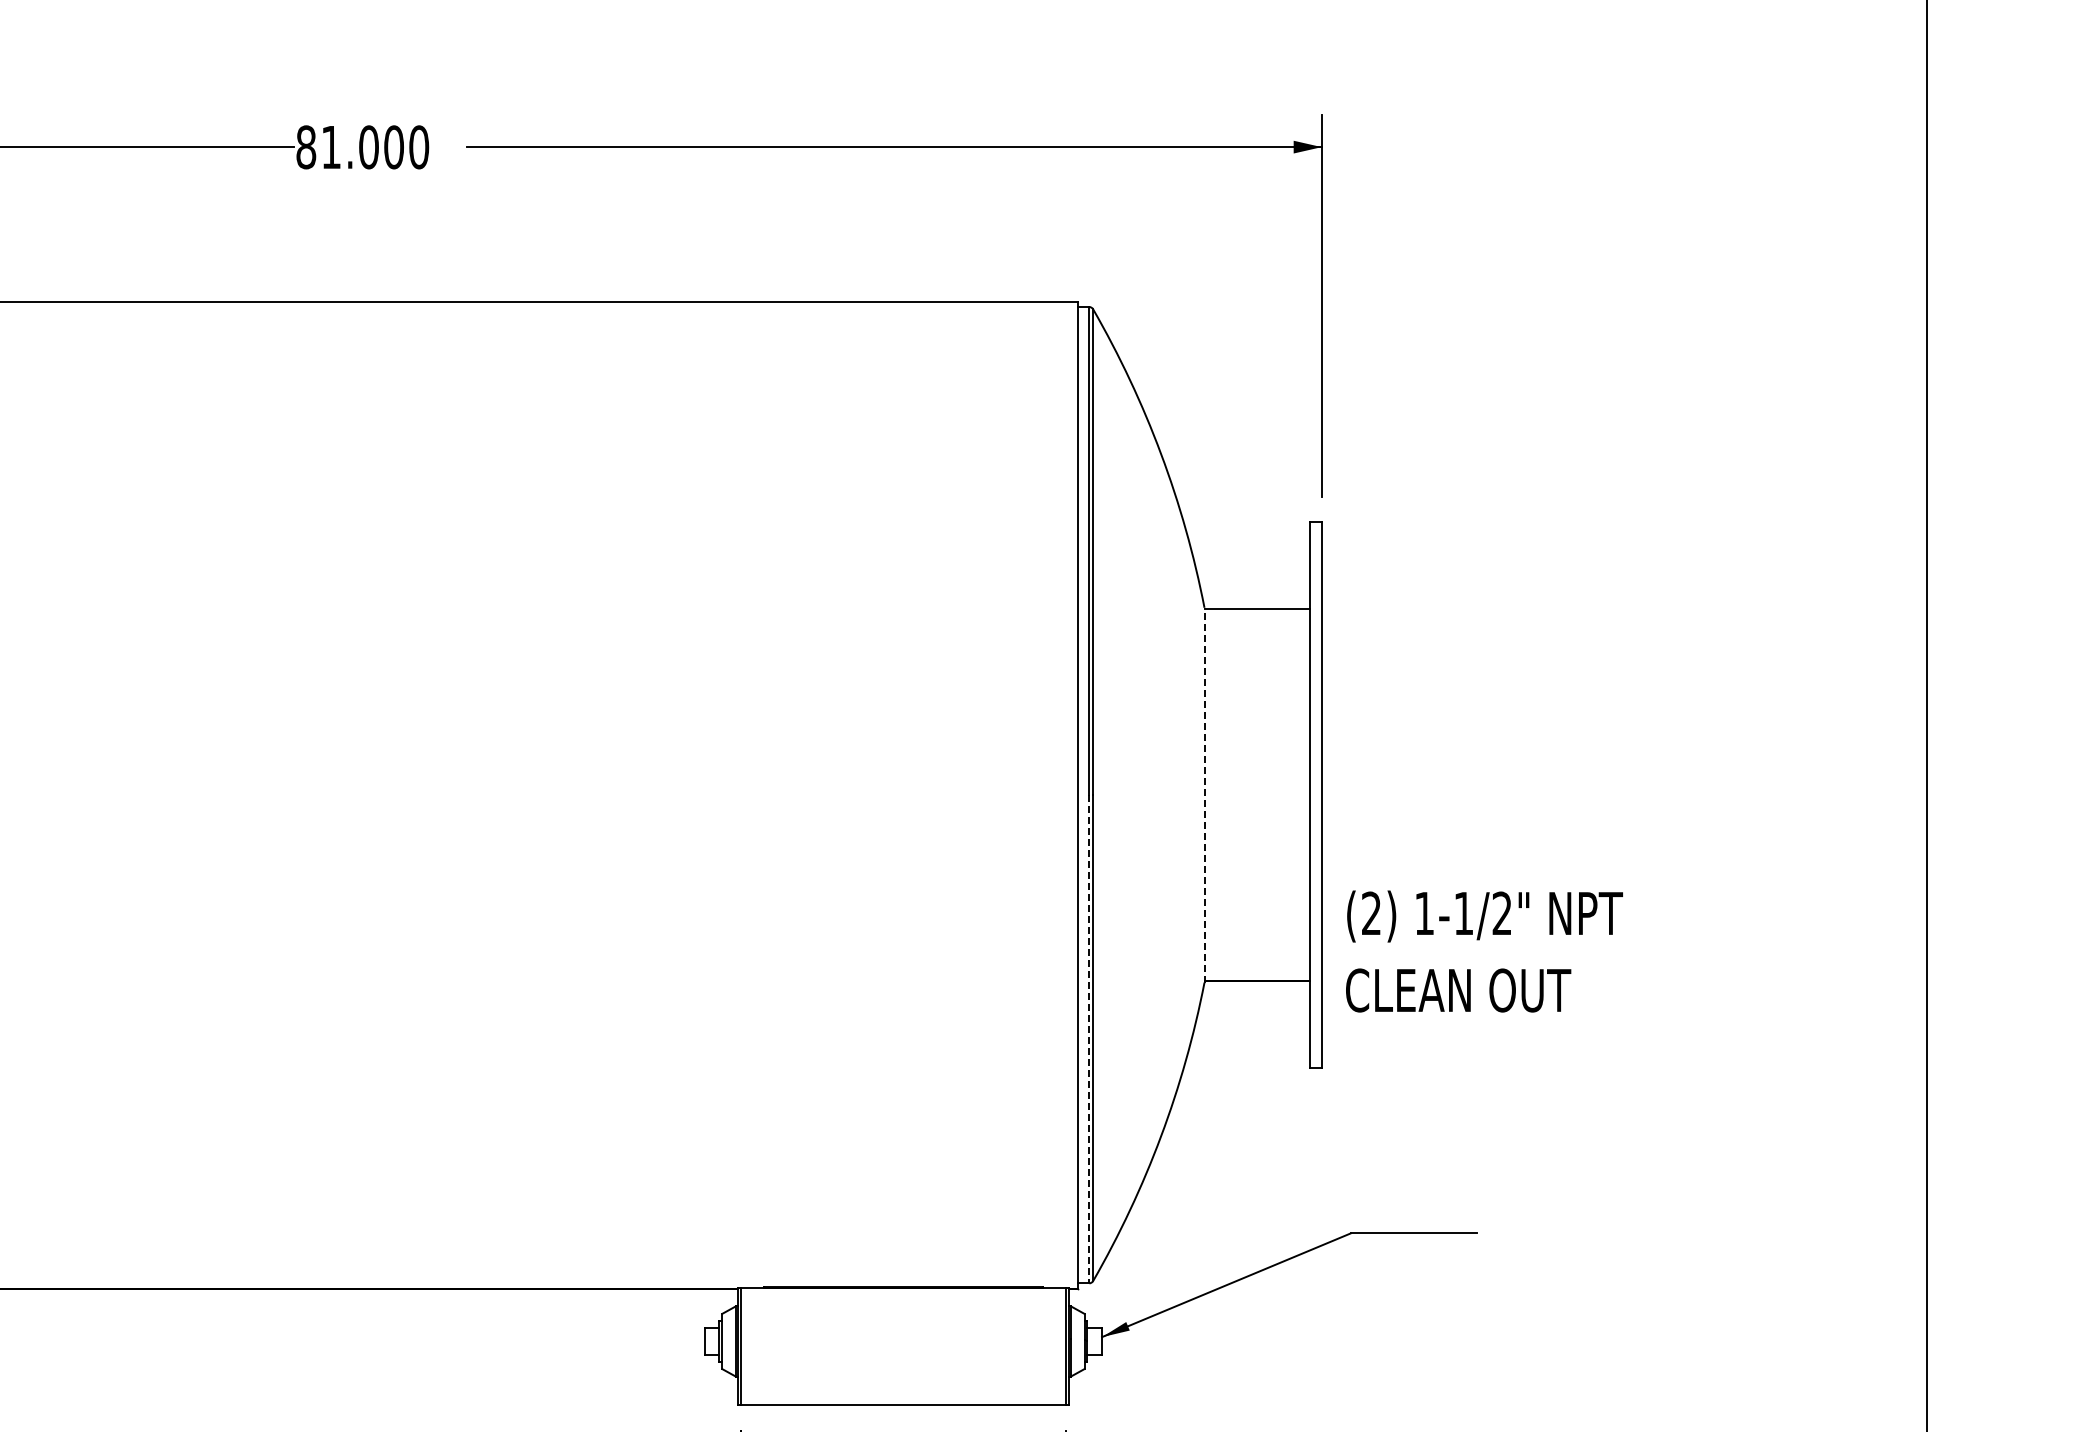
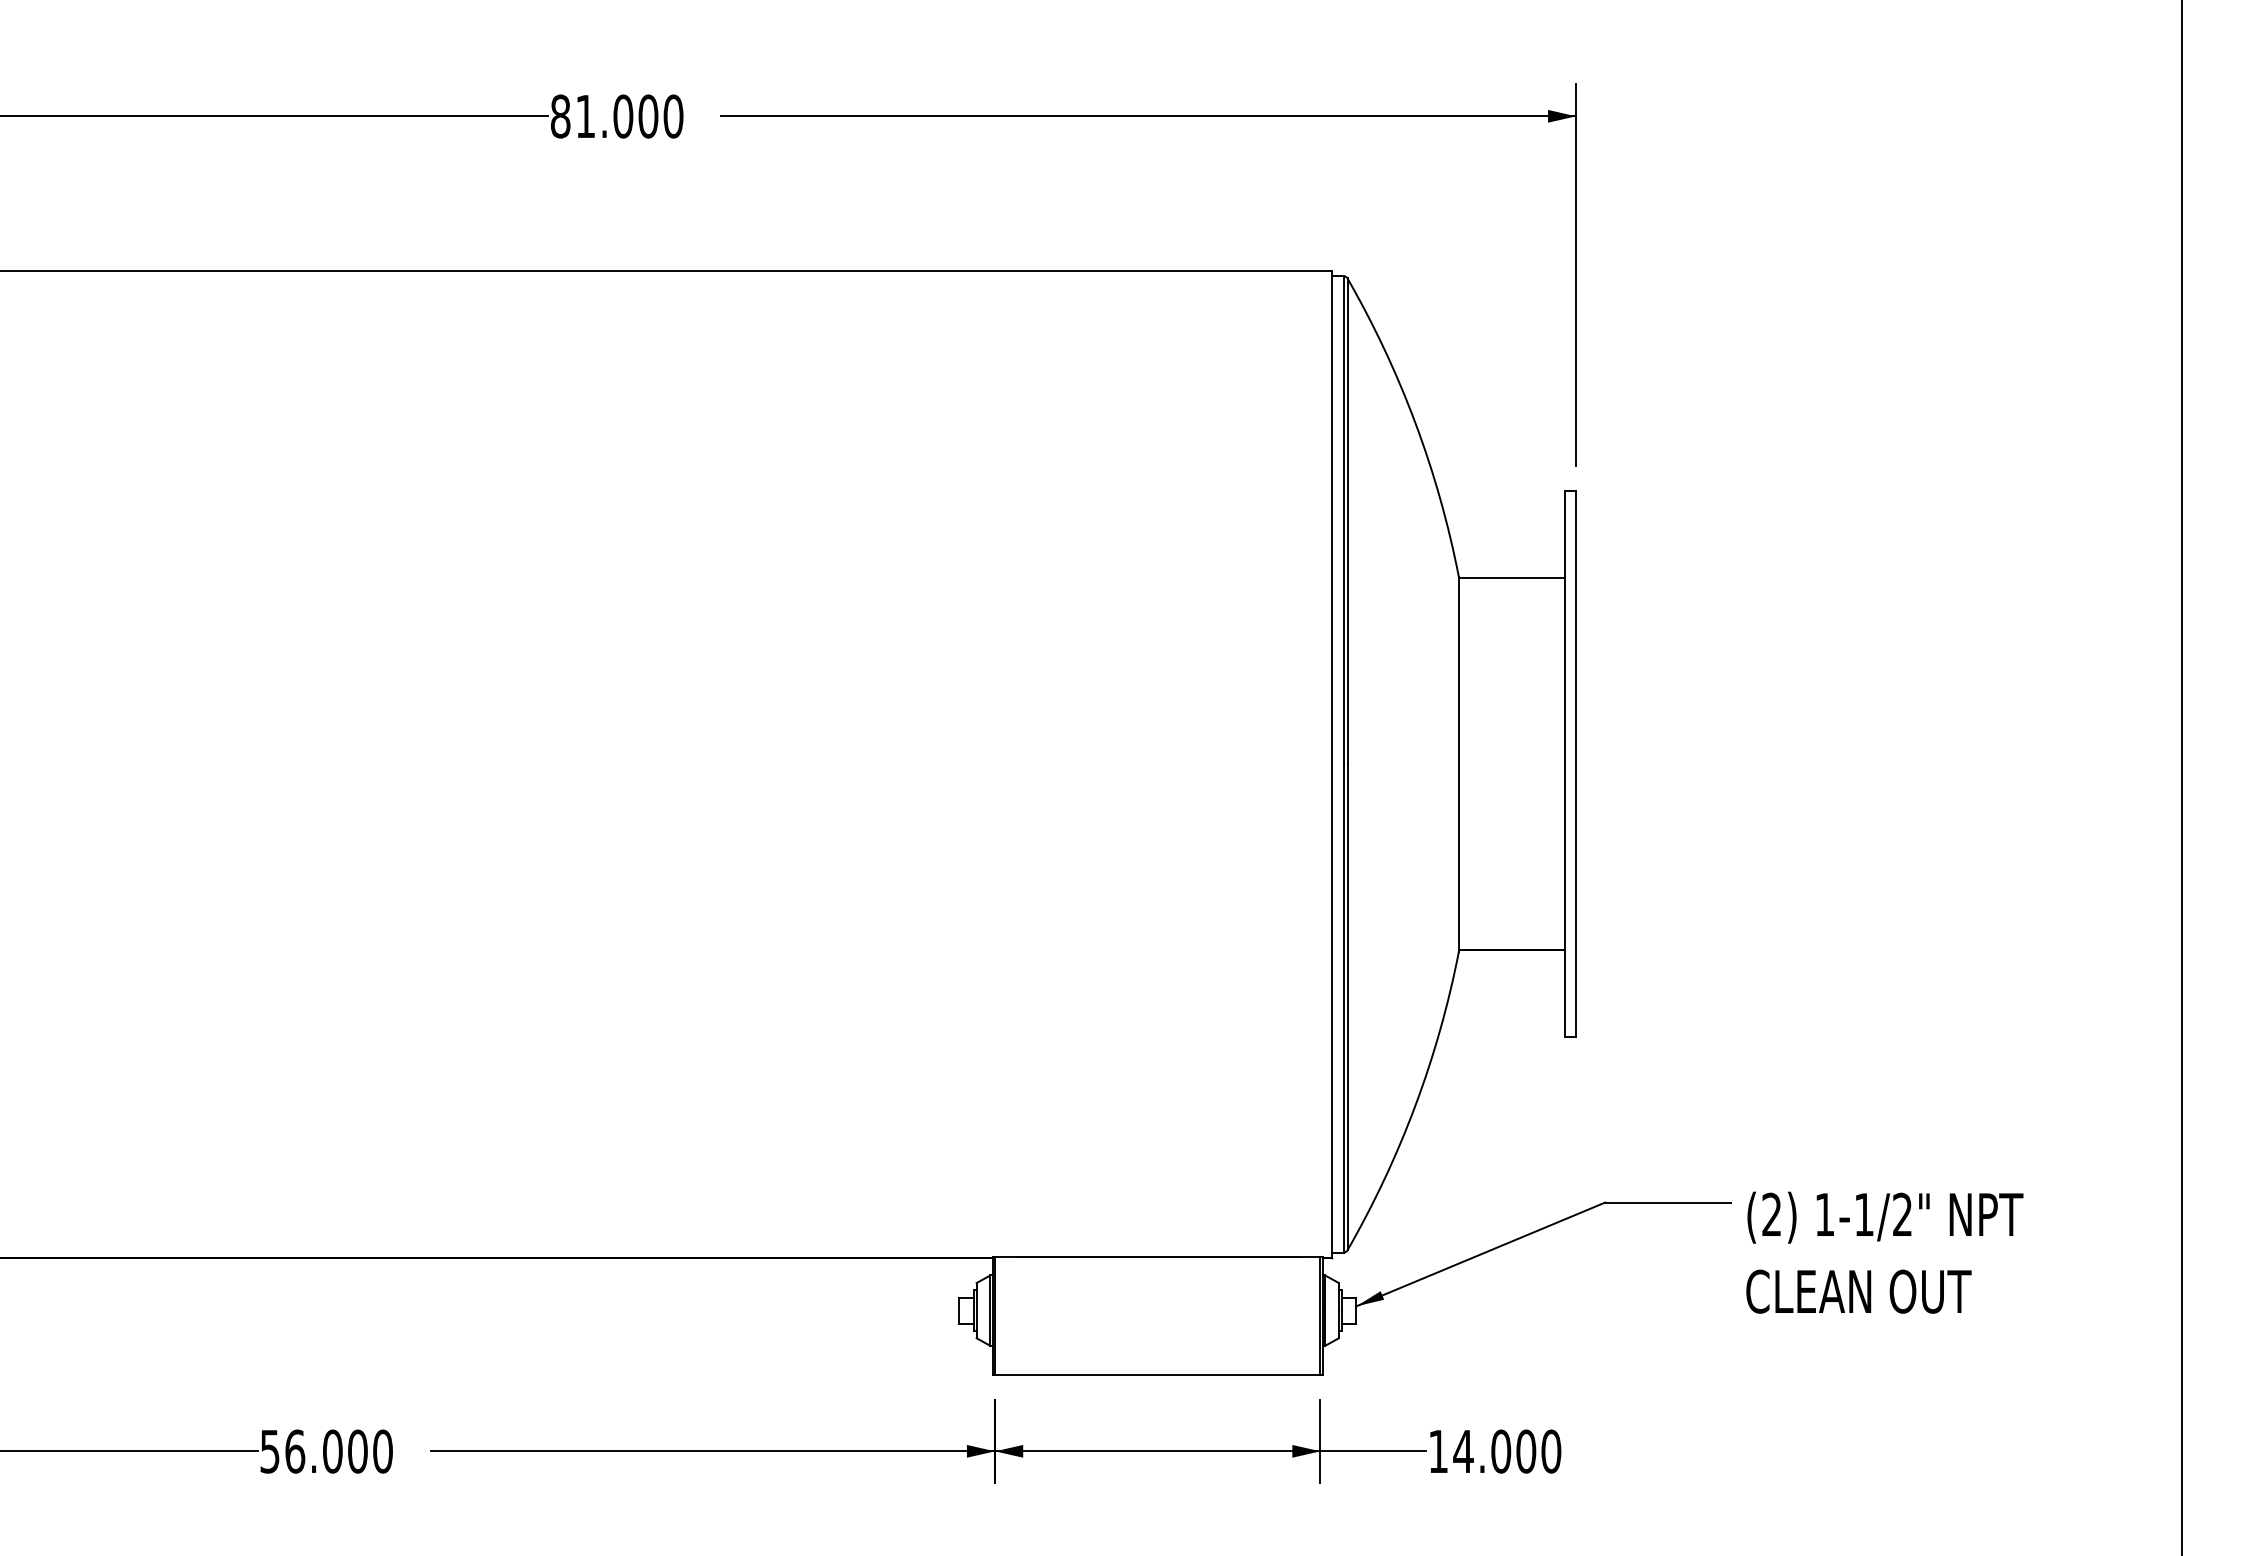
line: (1204, 794) -> (1458, 763), dashed -> solid
text: (1484, 951) -> (1884, 1252), moved
line: (1089, 1039) -> (1343, 1008), dashed -> solid

